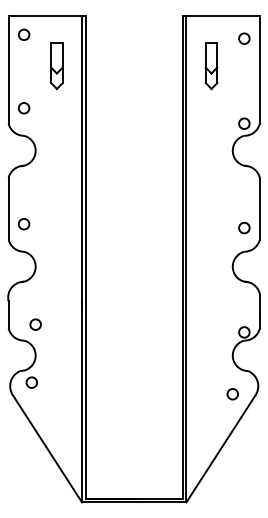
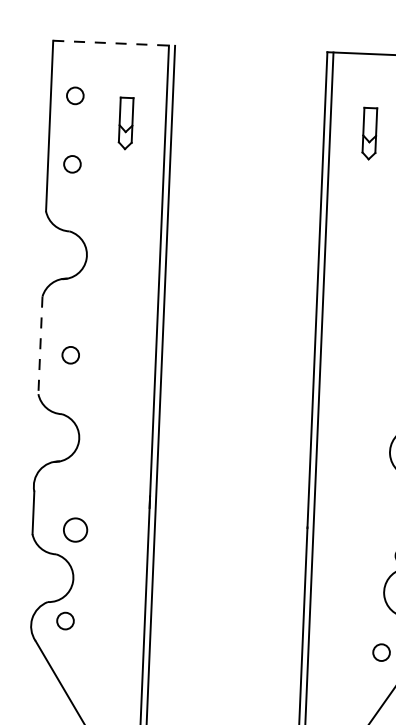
line: (47, 15) -> (114, 43), solid -> dashed
circle: (23, 34) -> (74, 95), moved
part: (56, 66) -> (125, 124), size x0.7
part: (211, 66) -> (369, 134), size x0.7
circle: (23, 108) -> (71, 164), moved
line: (8, 208) -> (40, 344), solid -> dashed
circle: (23, 224) -> (69, 355), moved
circle: (35, 324) -> (75, 529), size x1.4

